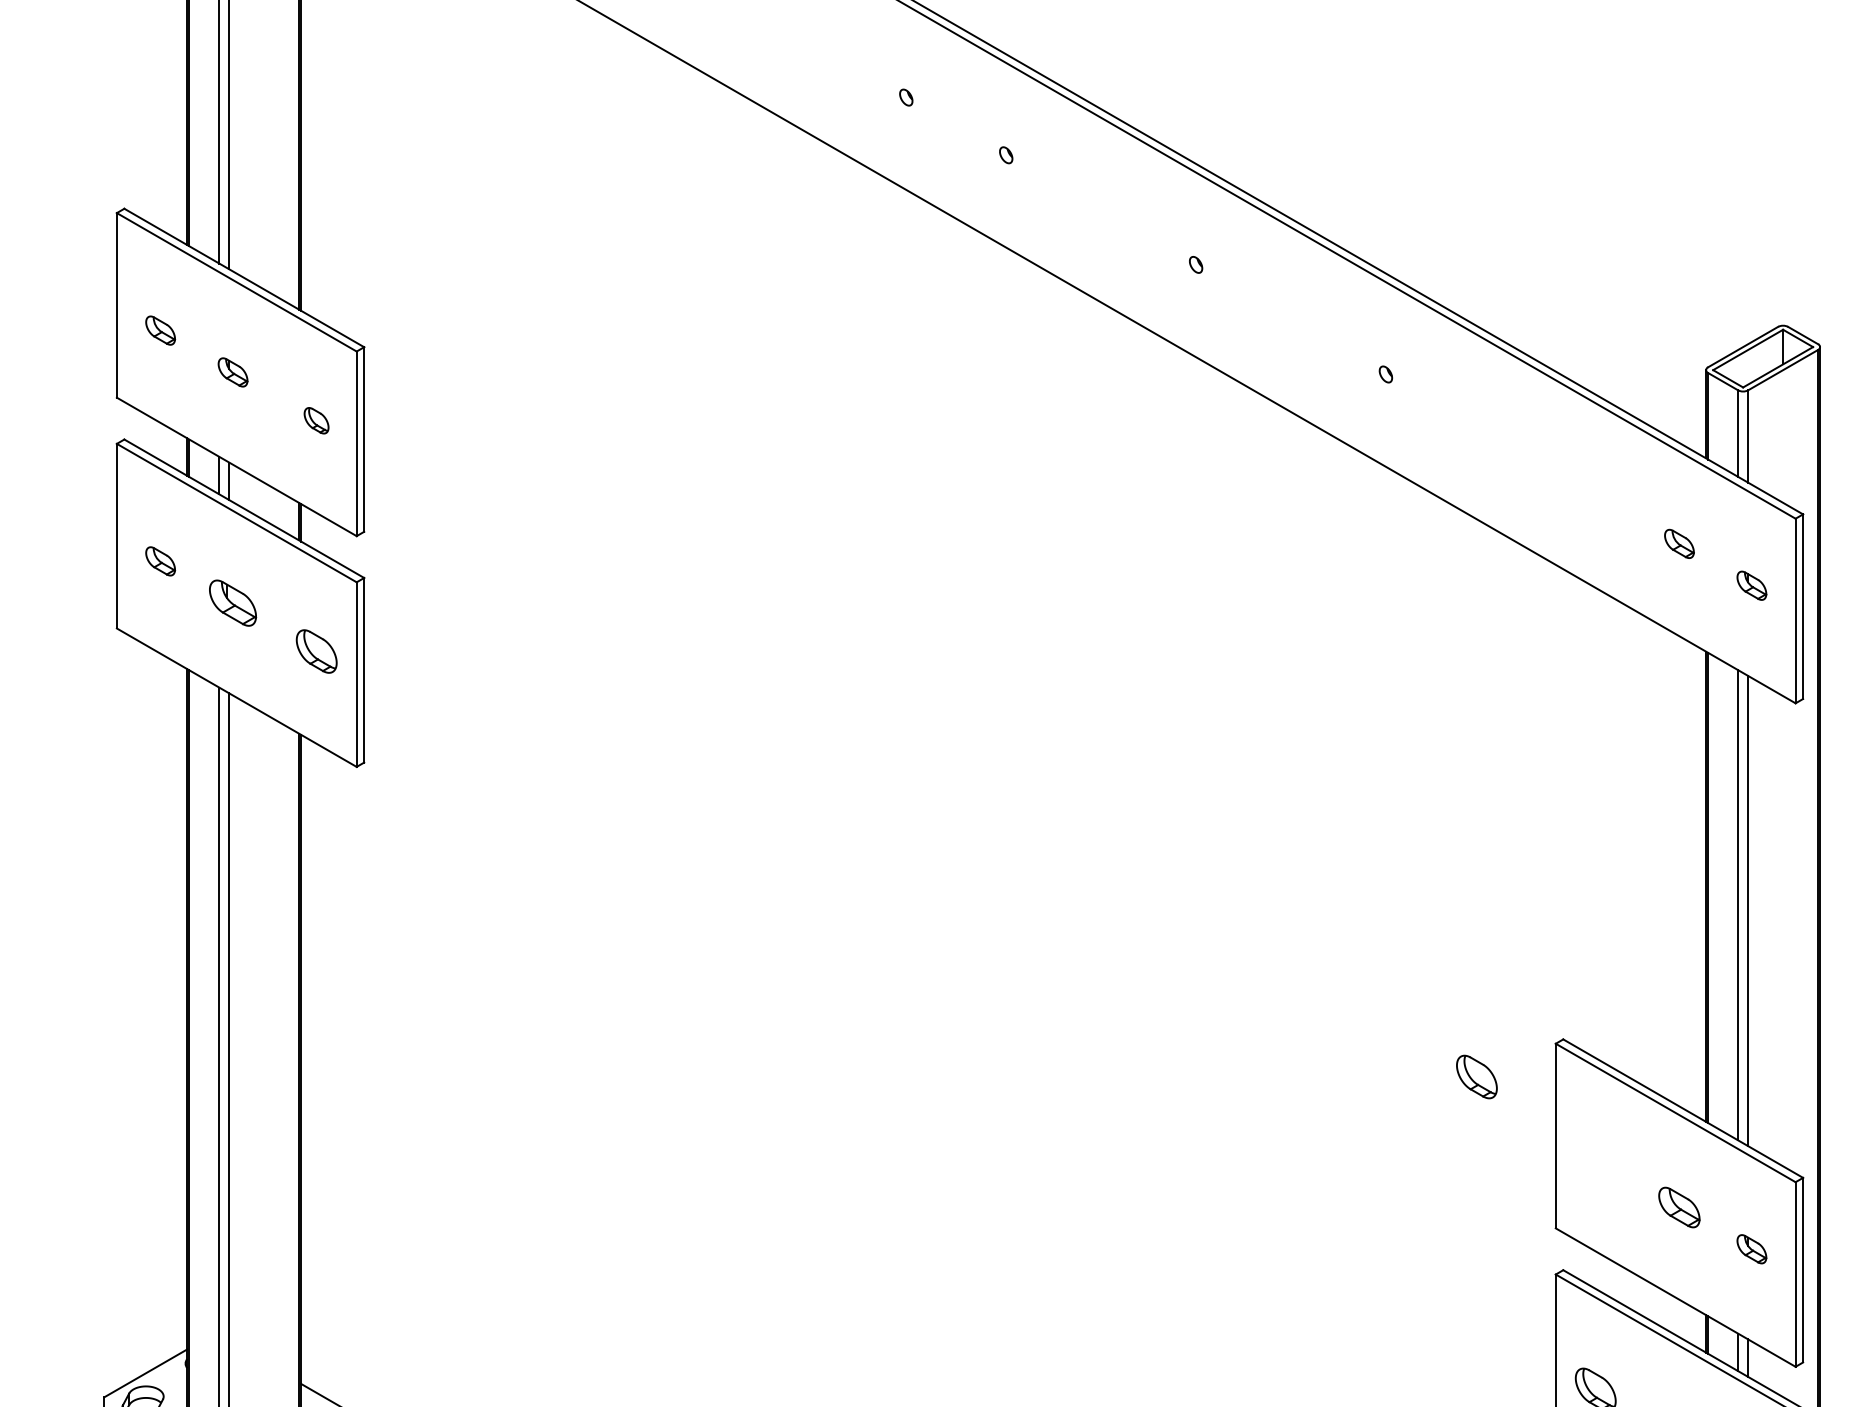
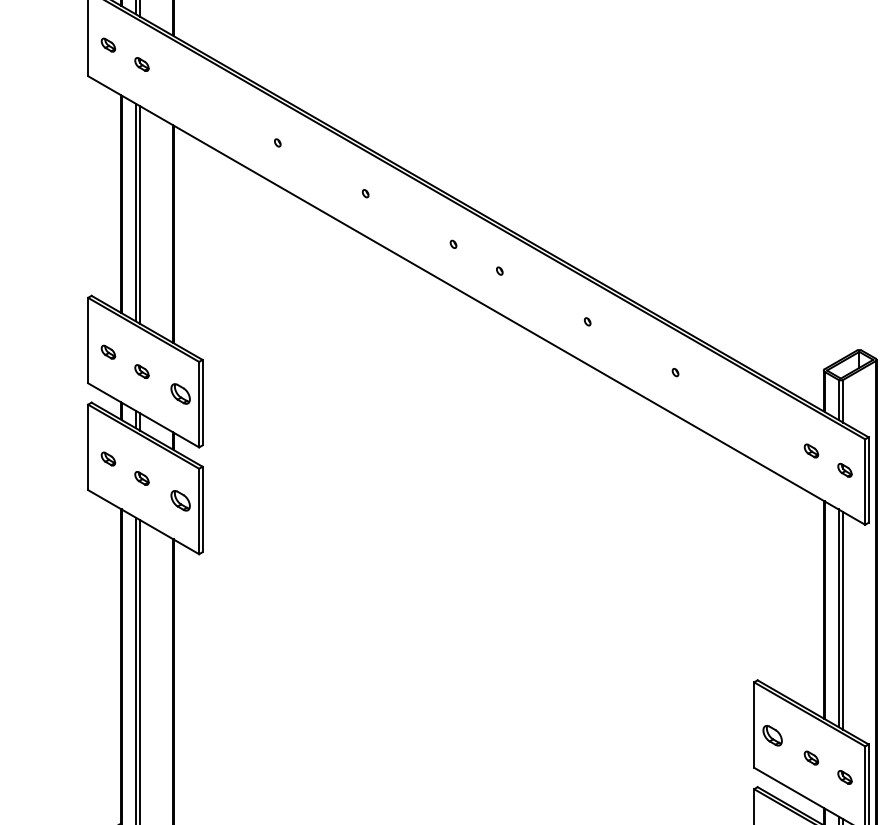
part: (316, 419) -> (180, 393), size x1.67
part: (232, 603) -> (141, 478), size x0.62
part: (1476, 1076) -> (772, 735), moved
part: (1679, 1206) -> (811, 757), size x0.71

